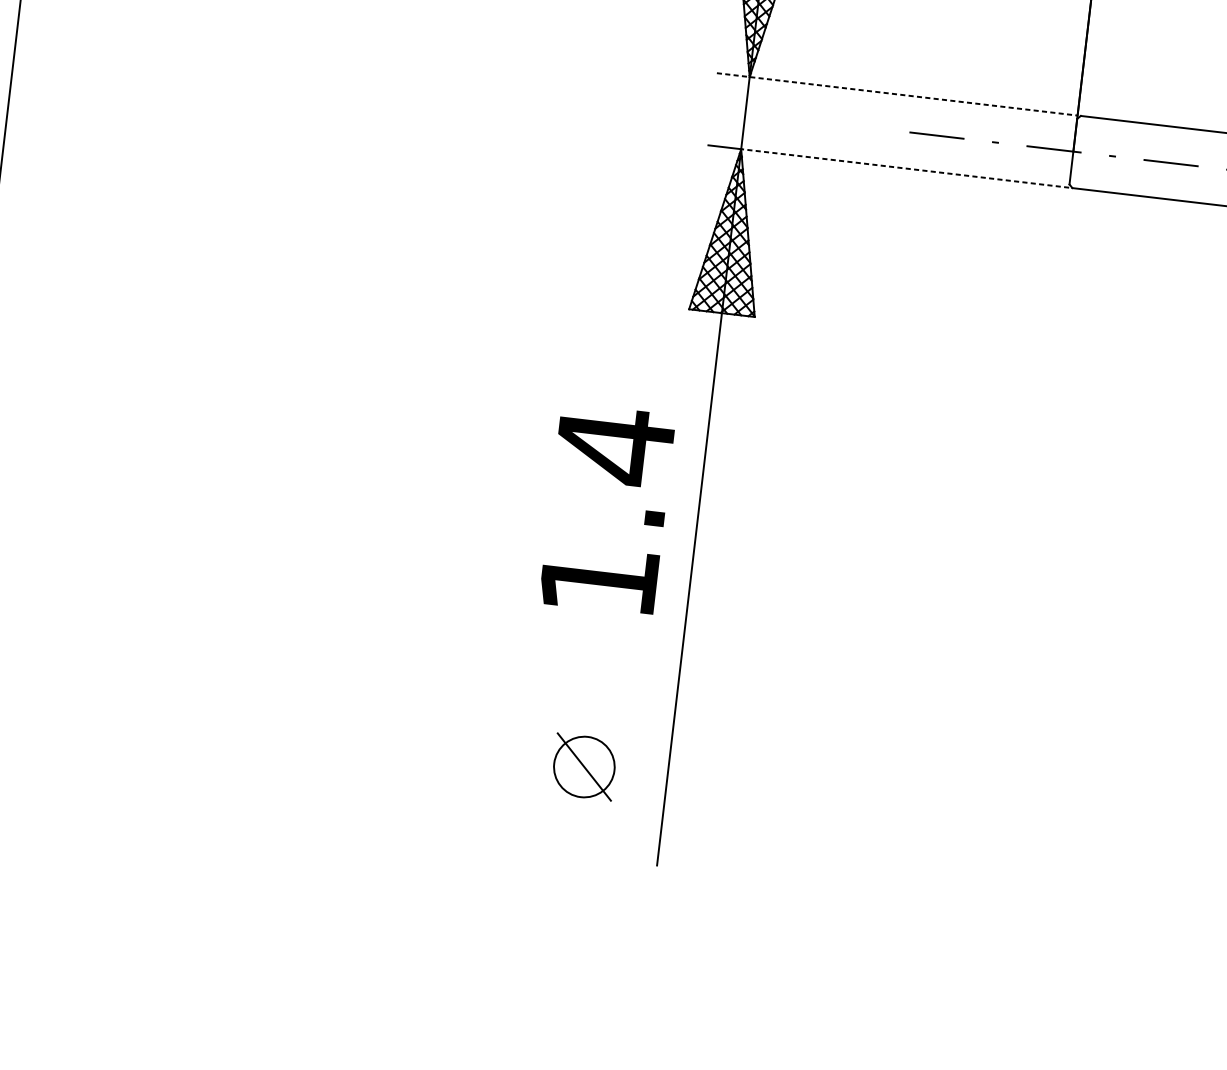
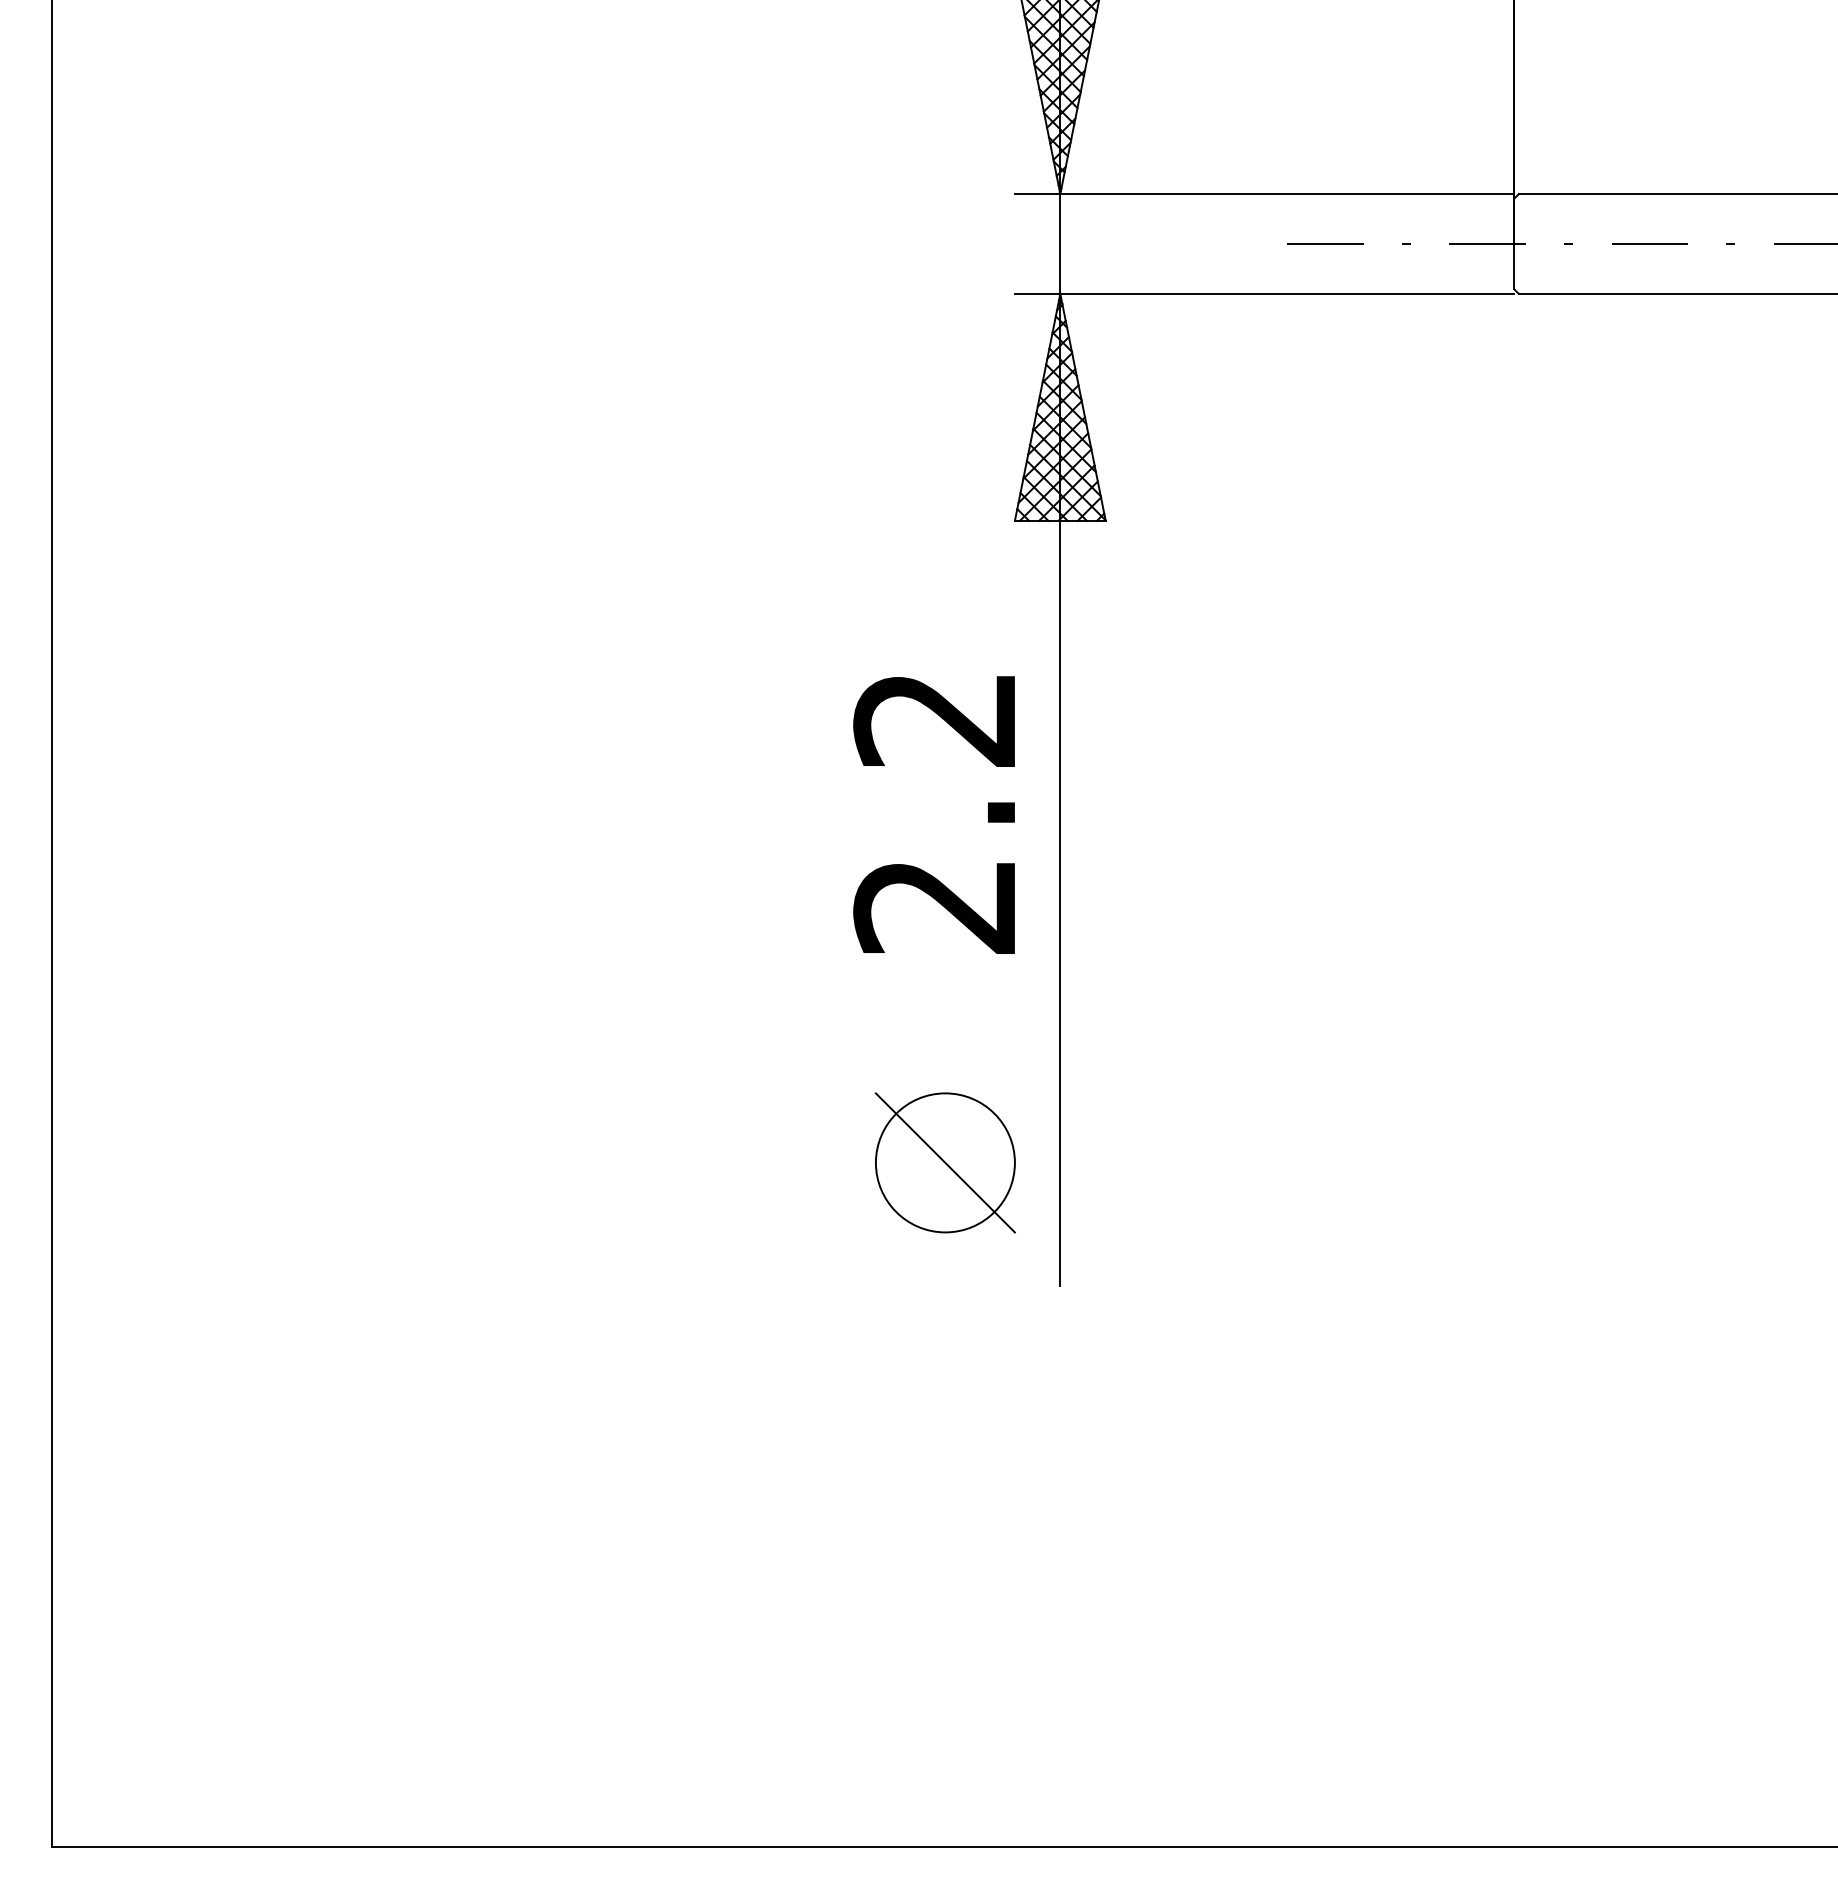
line: (897, 94) -> (1264, 194), dashed -> solid
line: (904, 168) -> (1286, 293), dashed -> solid
text: (605, 511) -> (933, 810), 1.4 -> 2.2
part: (583, 766) -> (944, 1162), size x1.67

